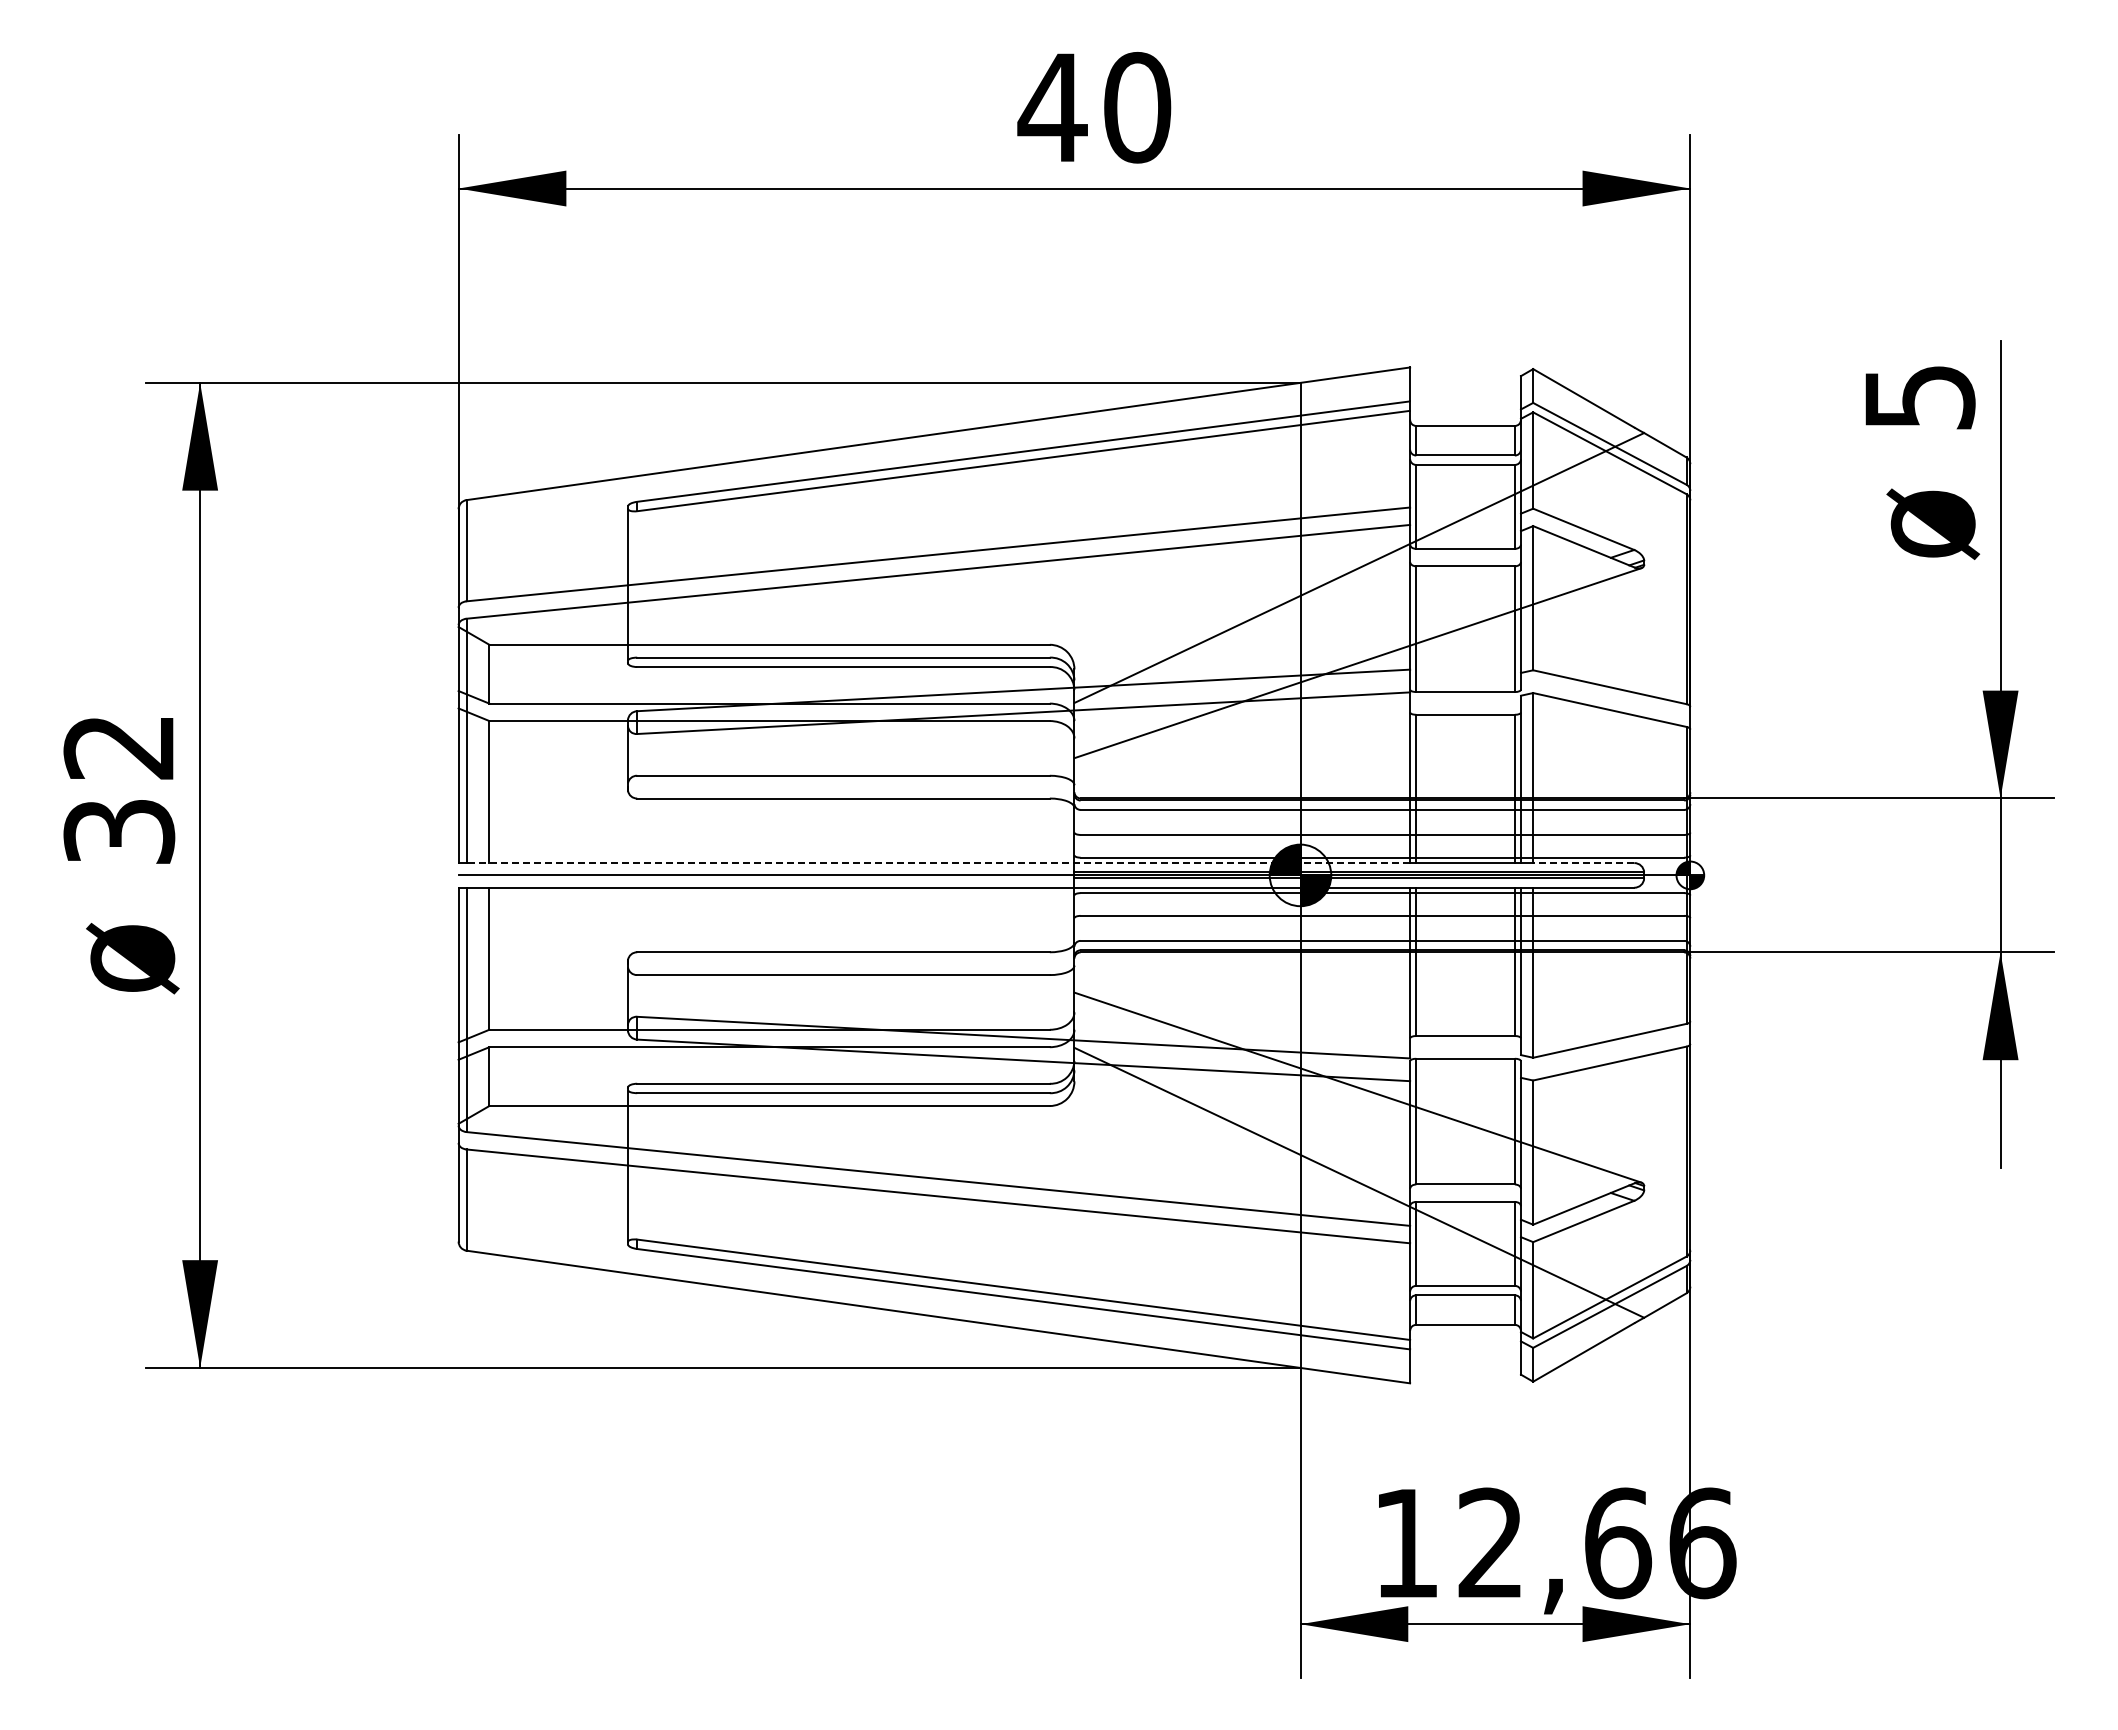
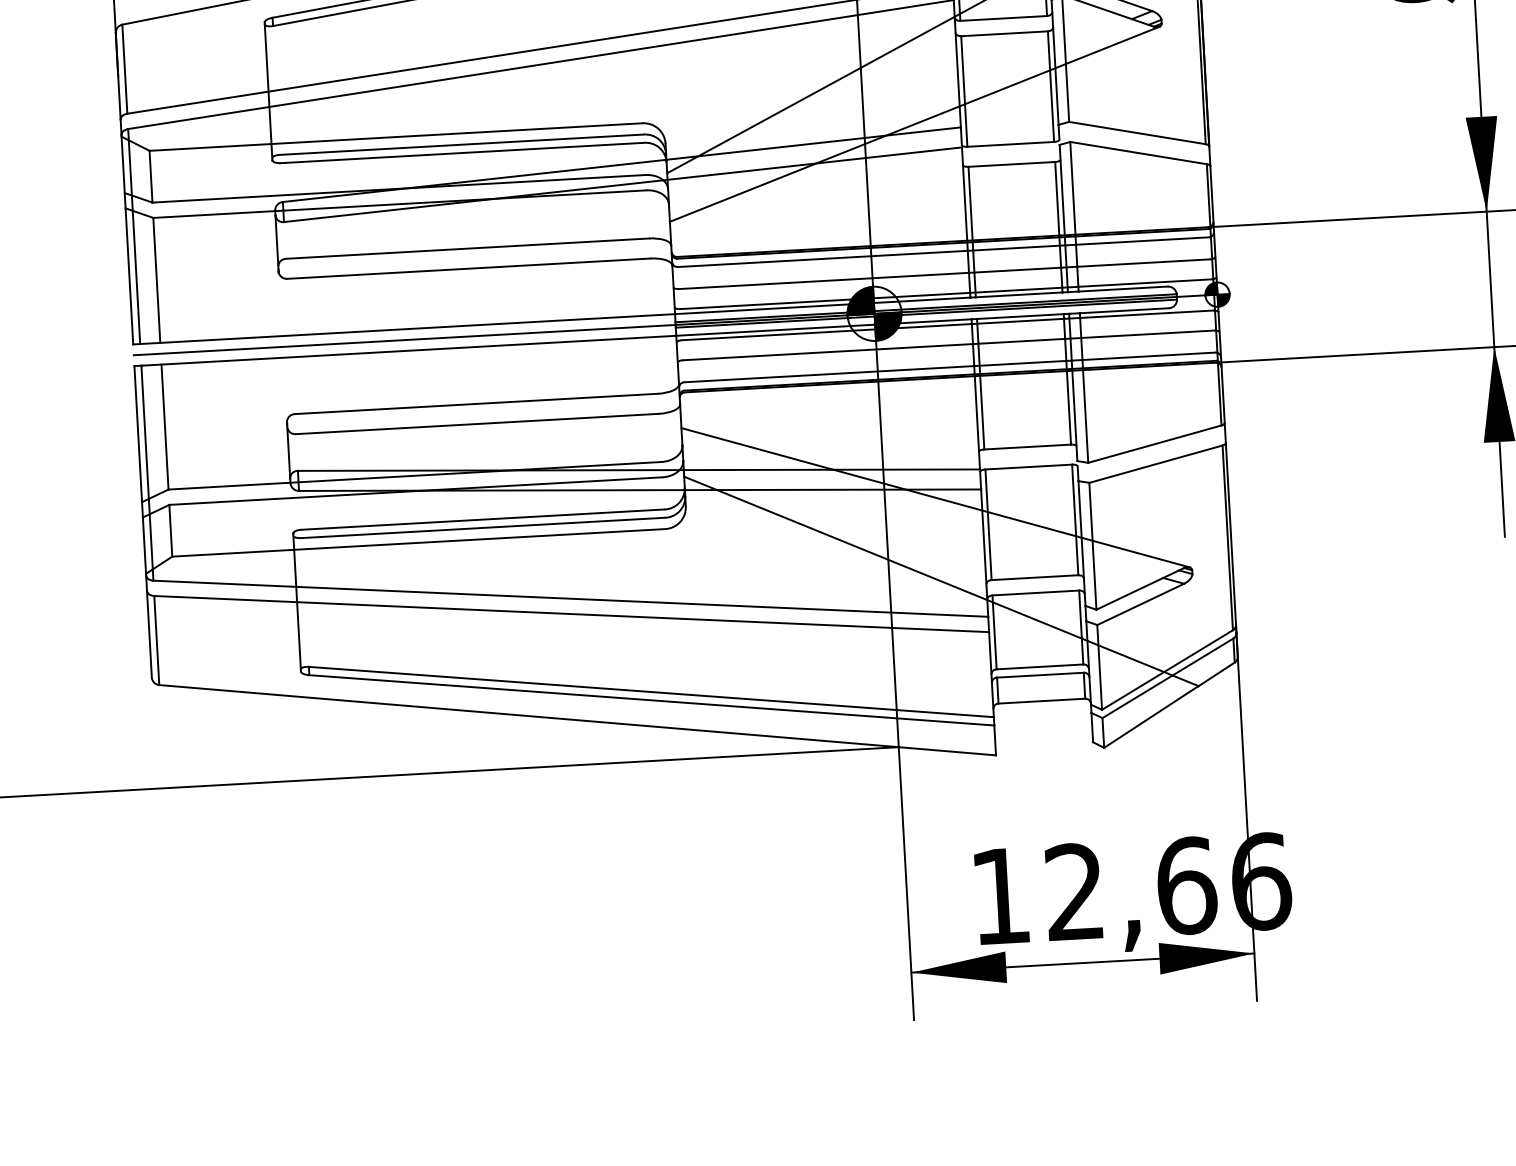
line: (938, 863) -> (555, 321), dashed -> solid
line: (1583, 863) -> (1122, 289), dashed -> solid

